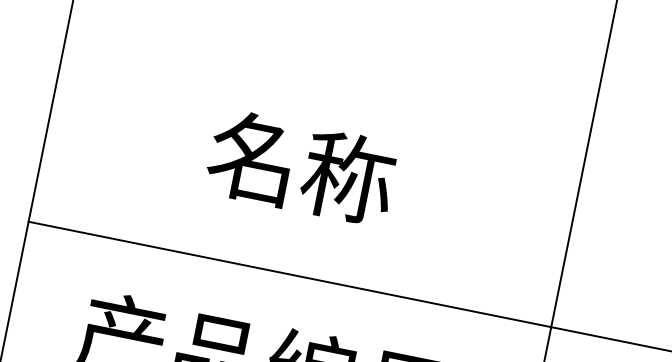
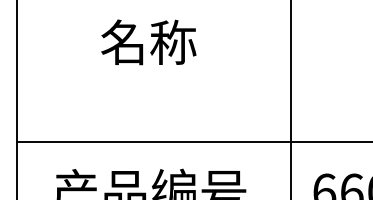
text: (301, 167) -> (148, 42), moved

